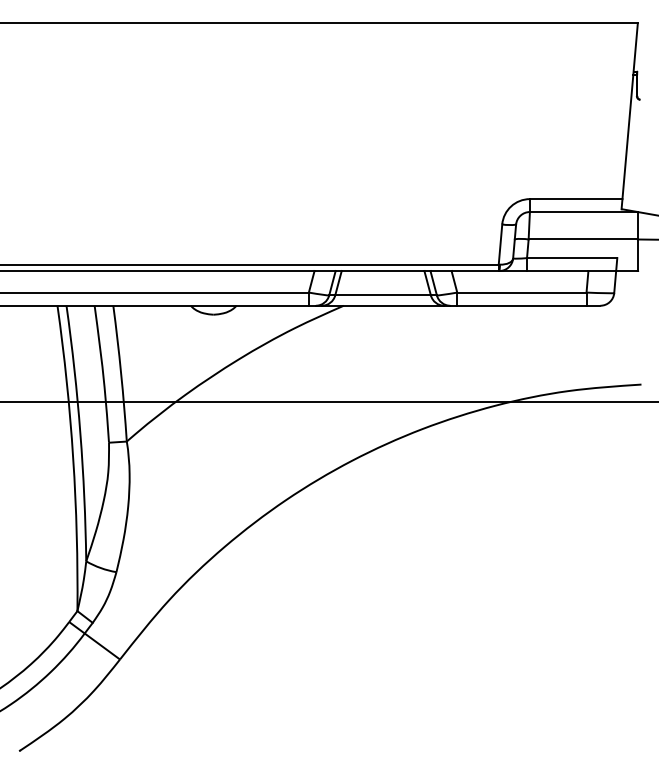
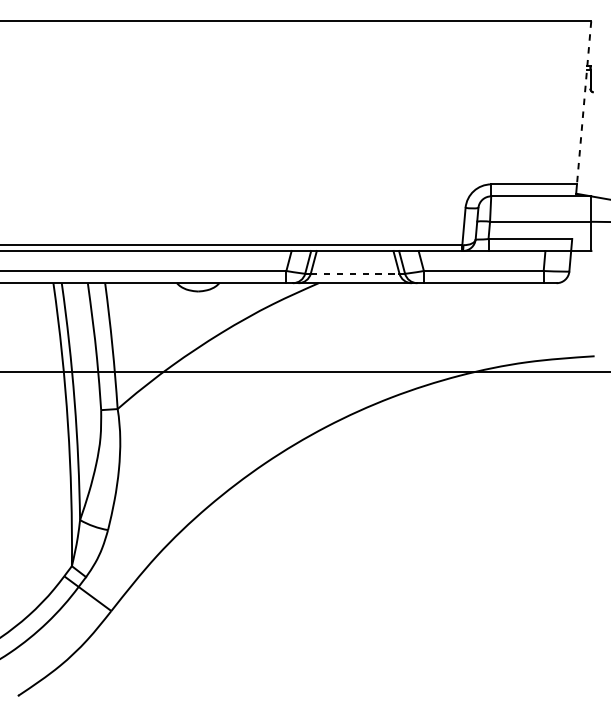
line: (630, 111) -> (584, 103), solid -> dashed
line: (383, 295) -> (355, 273), solid -> dashed

